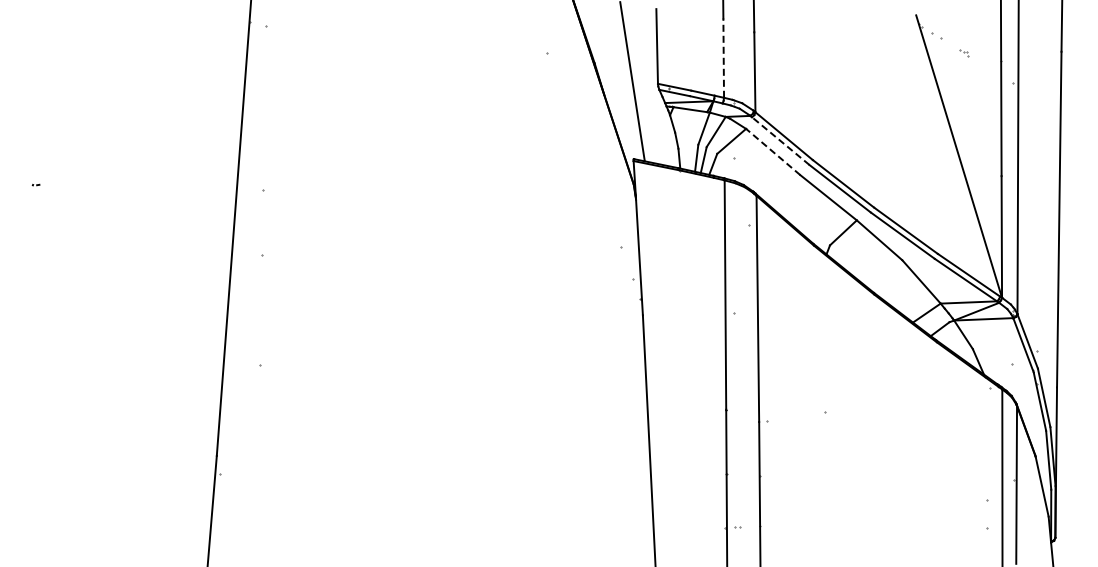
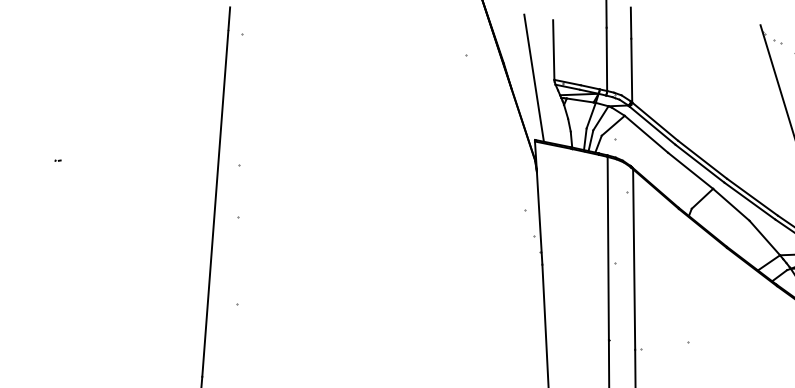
line: (723, 58) -> (606, 59), dashed -> solid
line: (780, 140) -> (652, 125), dashed -> solid
line: (773, 152) -> (646, 134), dashed -> solid

